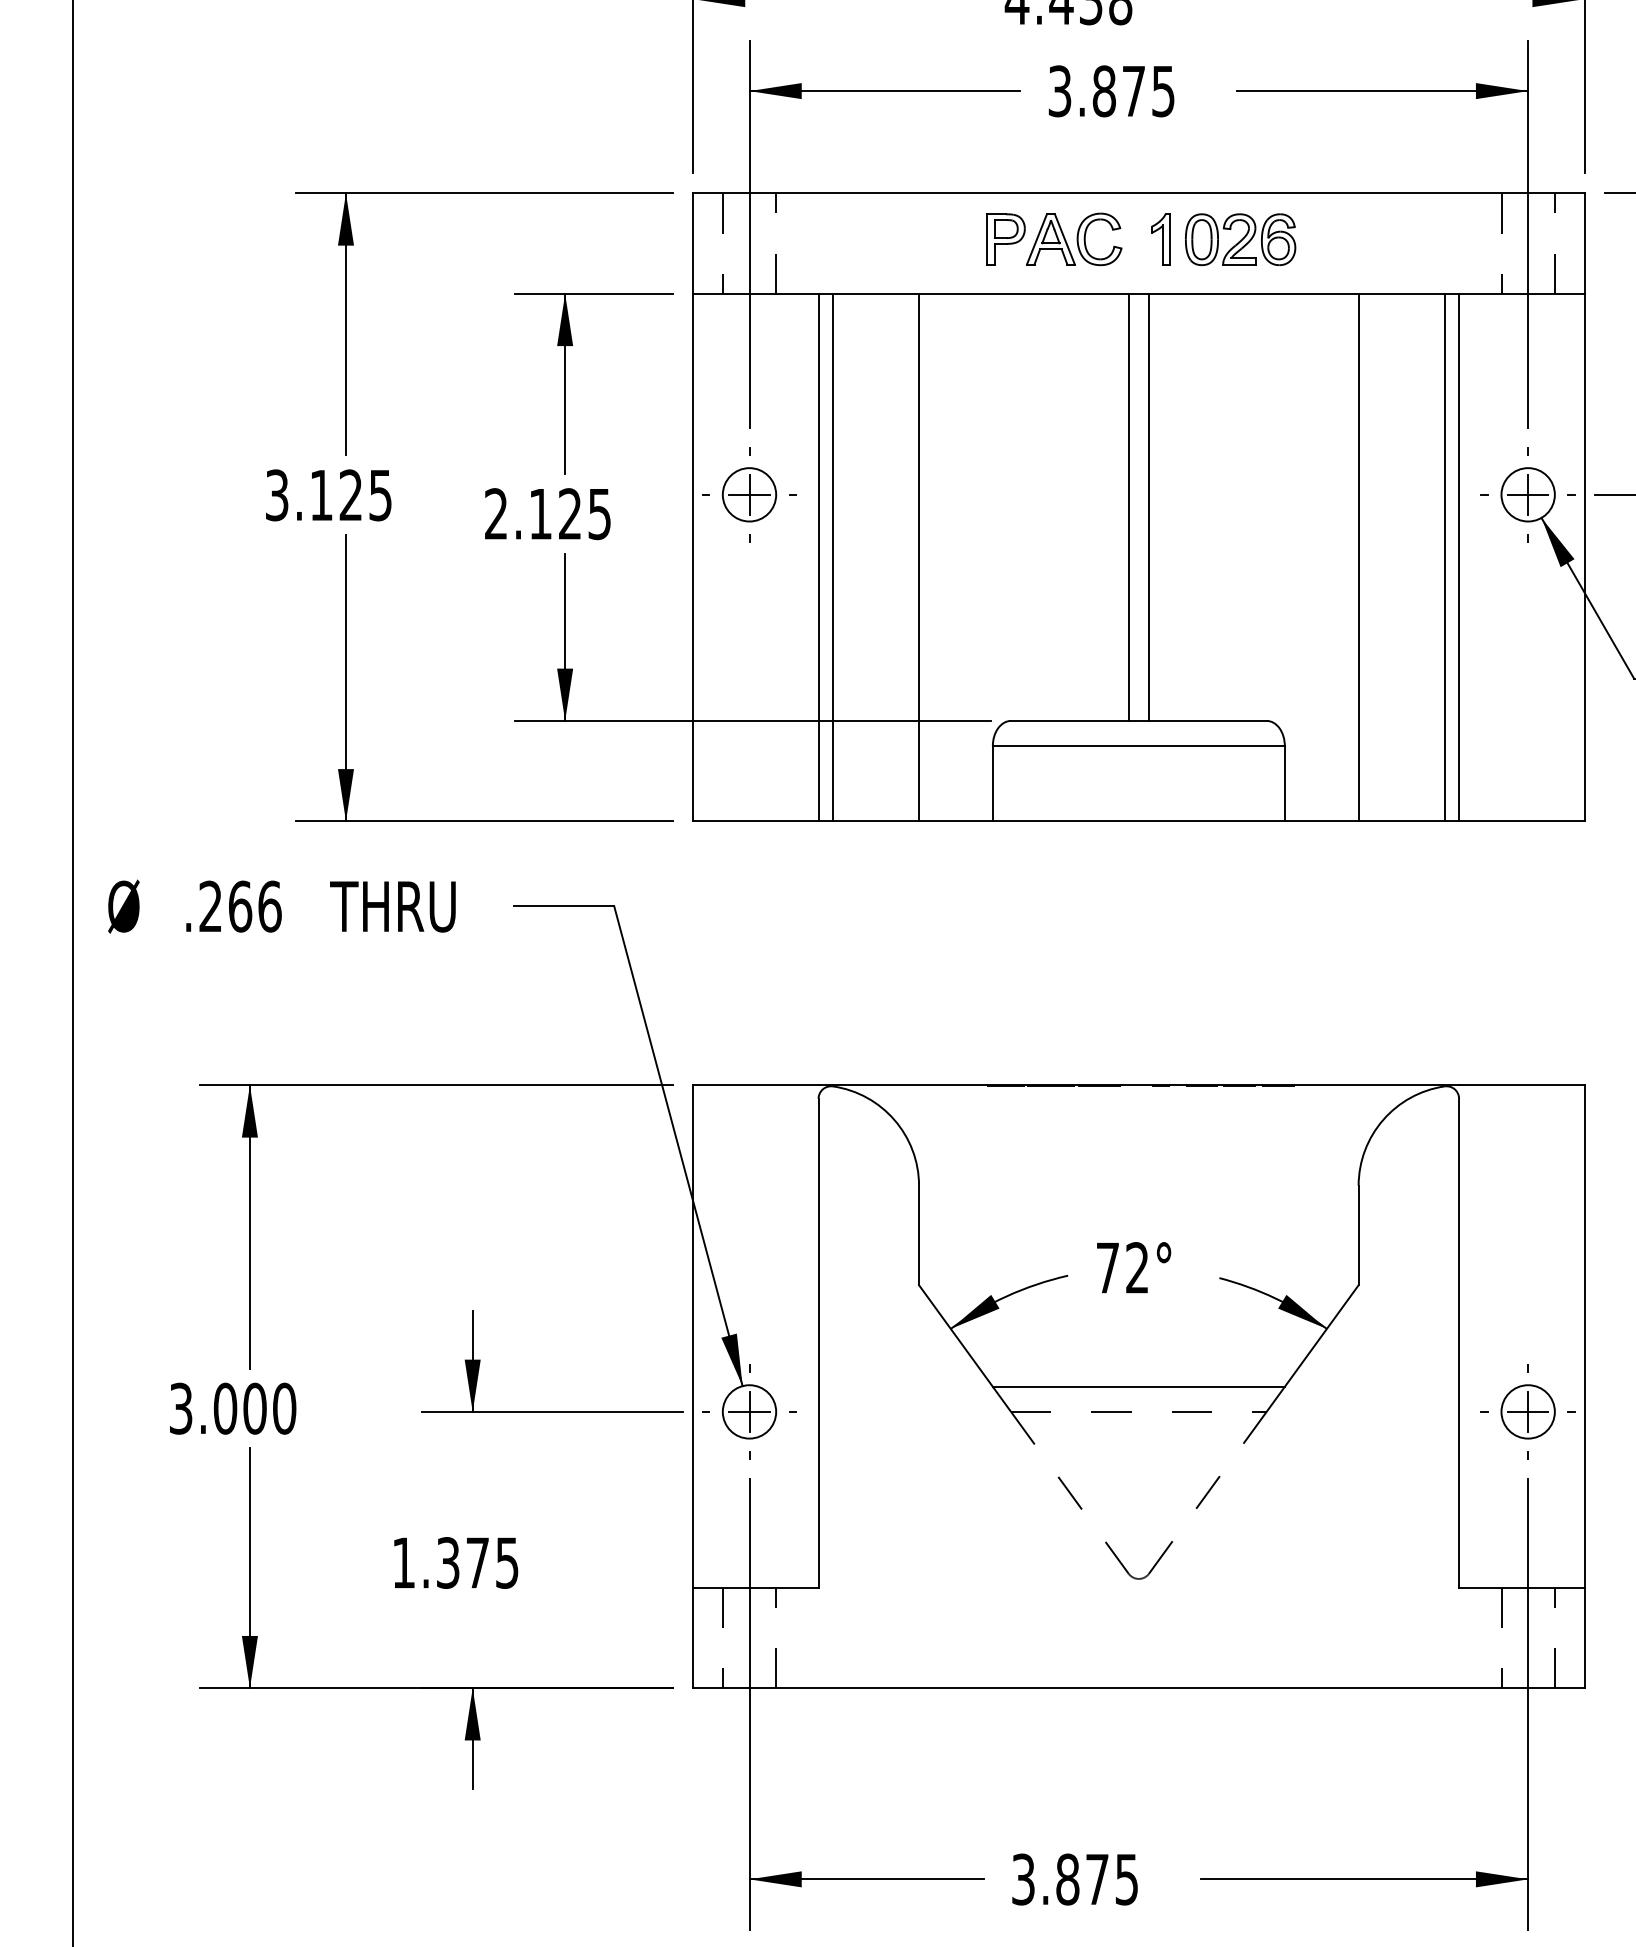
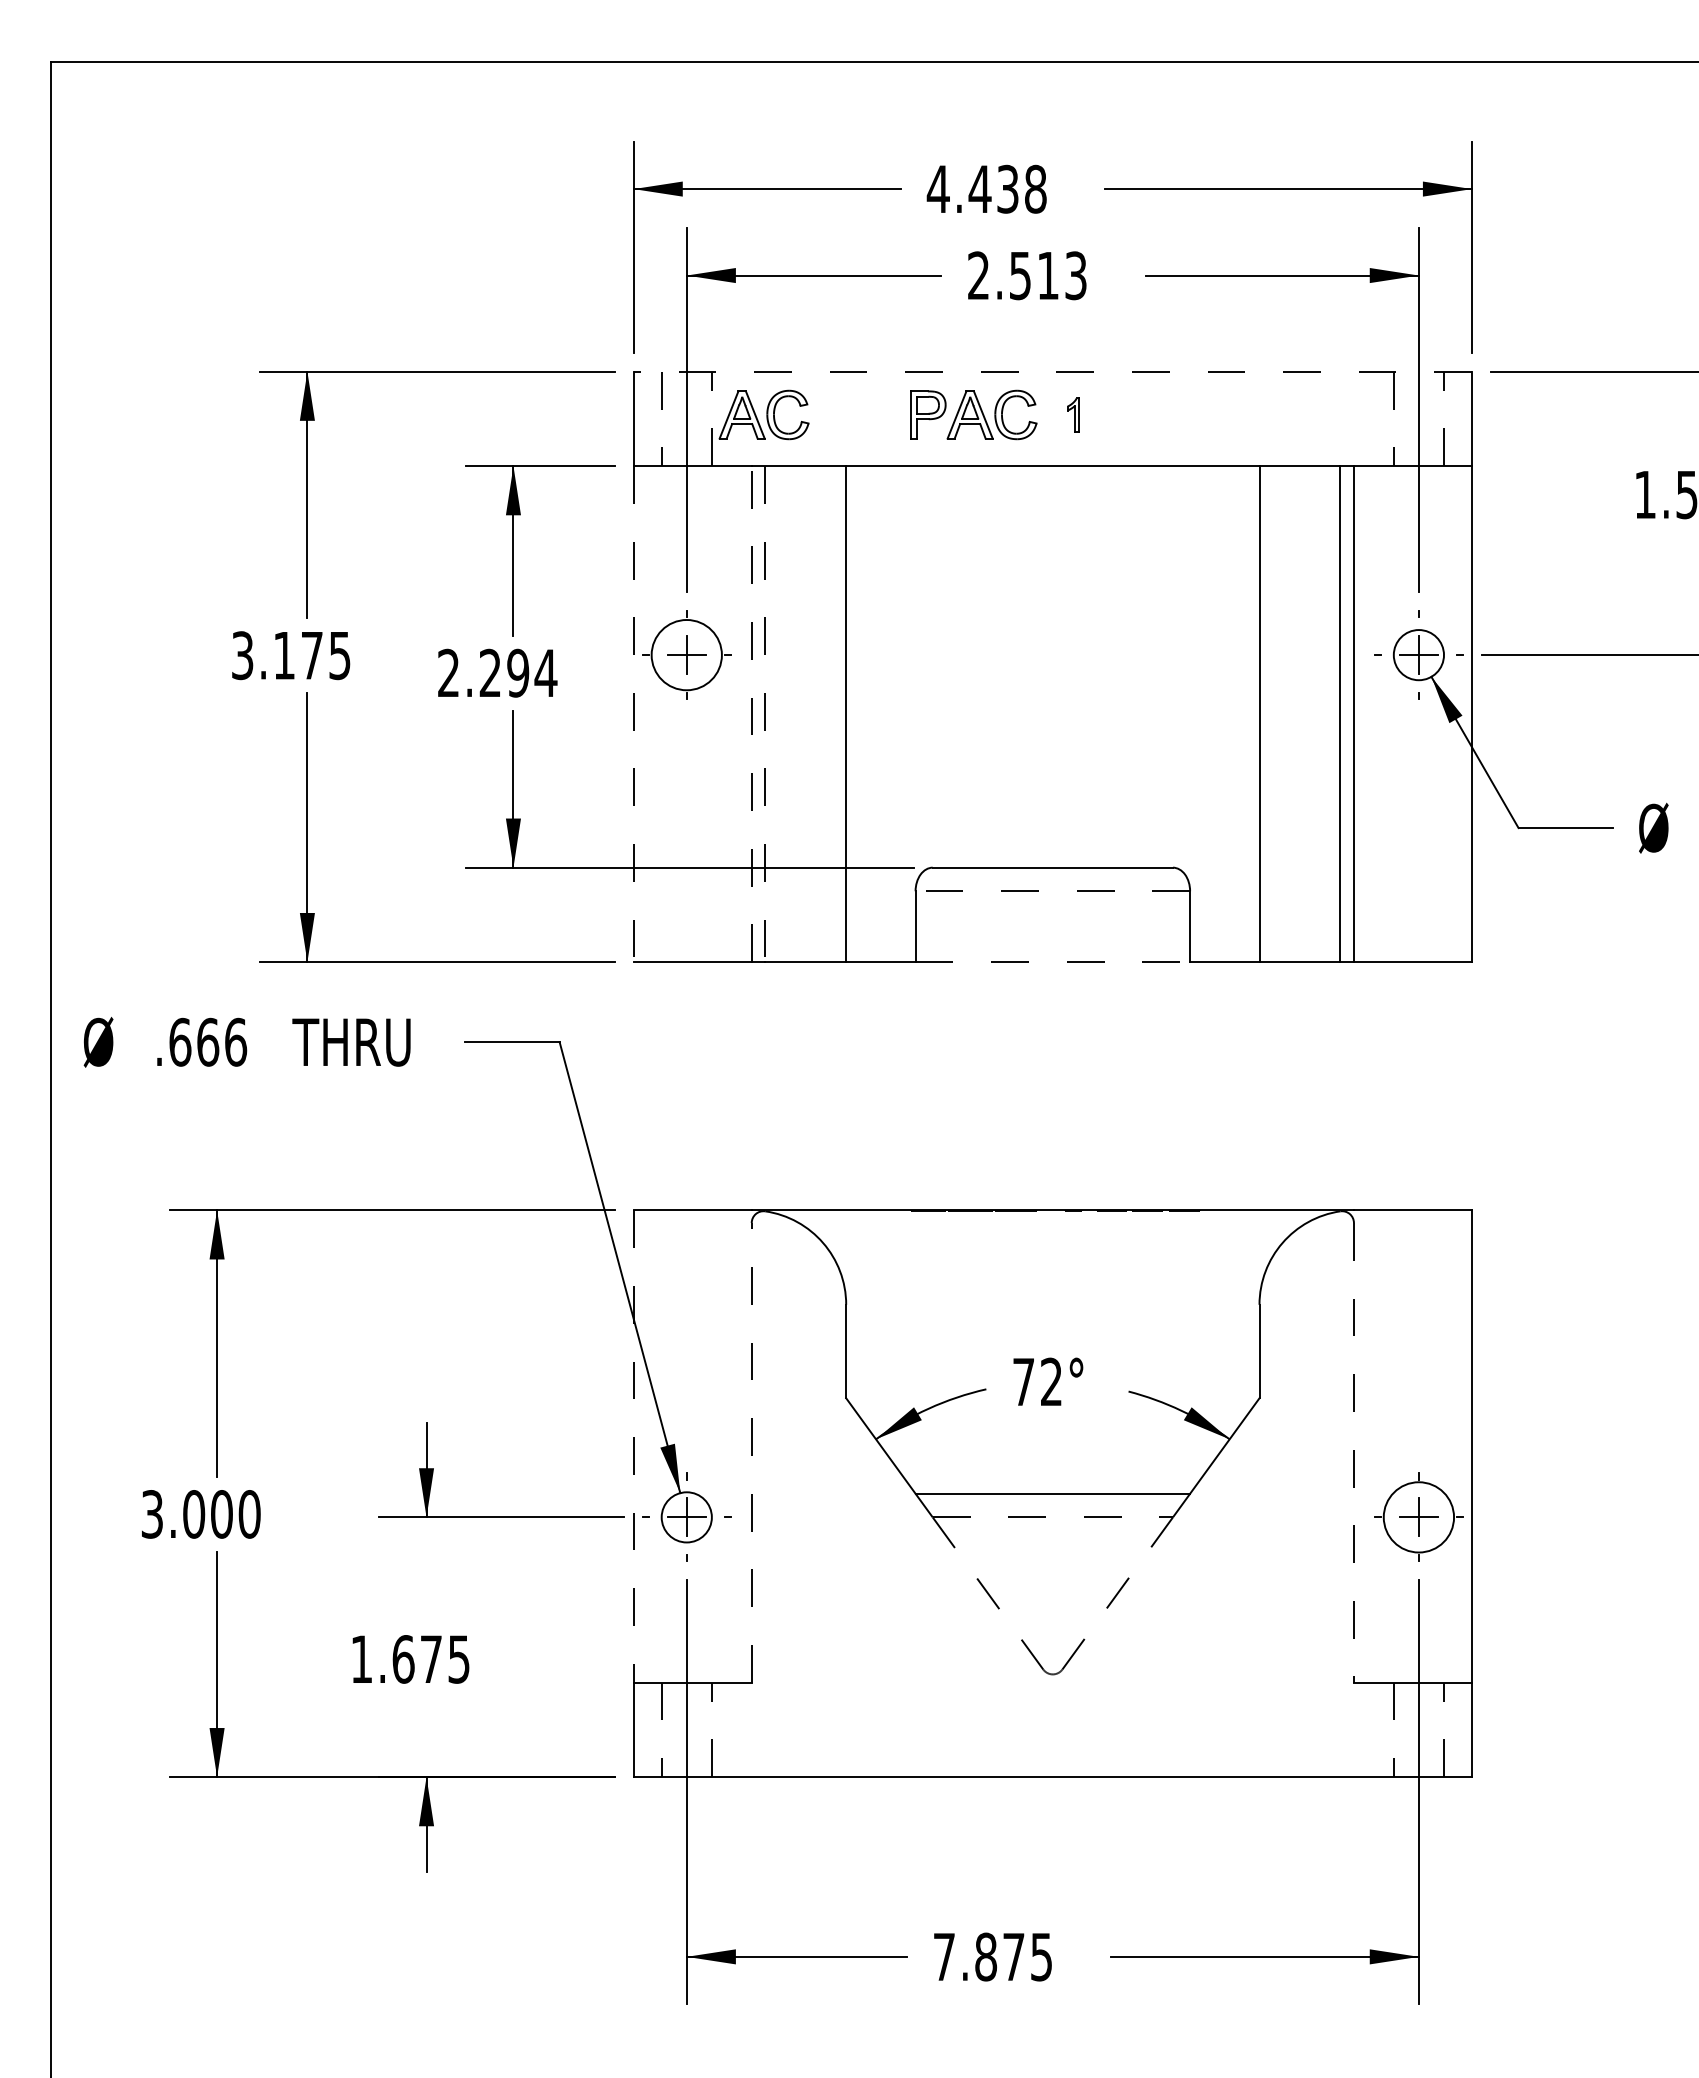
text: (1111, 91) -> (1027, 275), 3.875 -> 2.513
line: (1138, 193) -> (1052, 371), solid -> dashed
part: (831, 238) -> (763, 414), added
part: (1160, 238) -> (1073, 414), size x0.7
part: (1240, 239) -> (1148, 415), removed
text: (350, 495) -> (311, 655), 3.125 -> 3.175
circle: (749, 495) -> (686, 655), size x1.4
line: (1128, 506) -> (1043, 666), removed
line: (1149, 506) -> (1062, 666), removed
text: (570, 513) -> (518, 672), 2.125 -> 2.294
line: (692, 557) -> (633, 714), solid -> dashed
line: (818, 557) -> (751, 714), solid -> dashed
line: (833, 557) -> (765, 714), solid -> dashed
line: (1138, 746) -> (1052, 891), solid -> dashed
line: (1139, 821) -> (1053, 962), solid -> dashed
text: (211, 905) -> (180, 1041), .266 -> .666
line: (692, 1337) -> (633, 1447), solid -> dashed
line: (818, 1342) -> (751, 1452), solid -> dashed
line: (1458, 1342) -> (1353, 1452), solid -> dashed
circle: (1527, 1412) -> (1418, 1517), size x1.4
text: (448, 1563) -> (403, 1659), 1.375 -> 1.675
text: (1023, 1878) -> (944, 1956), 3.875 -> 7.875

